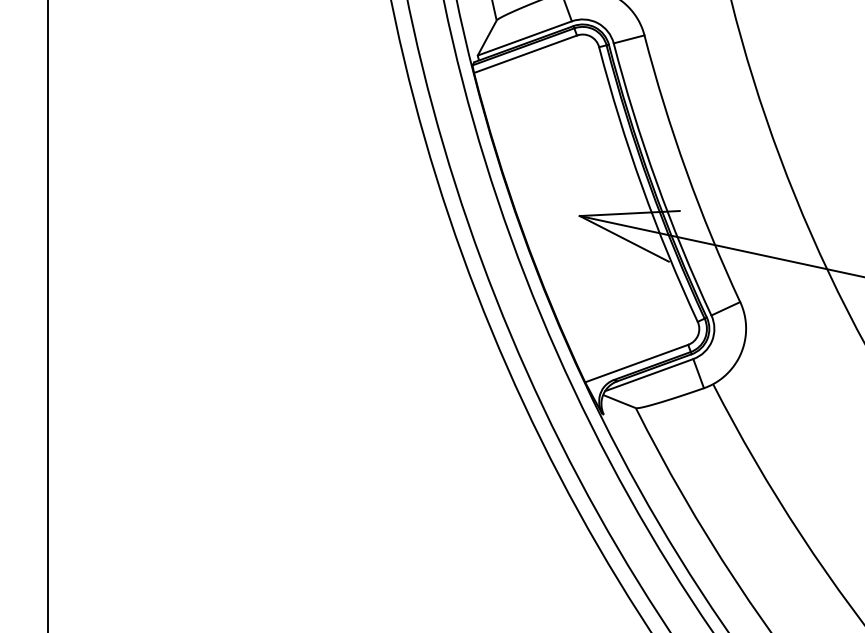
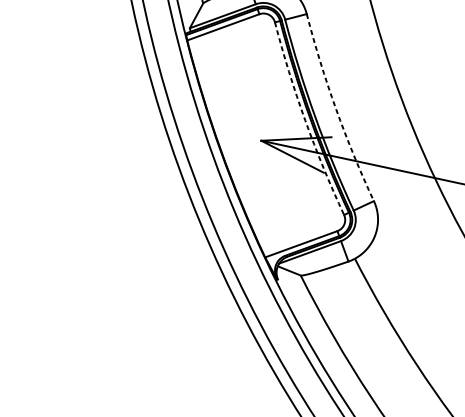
arc: (686, 170) -> (336, 108), solid -> dashed
arc: (642, 186) -> (305, 120), solid -> dashed

